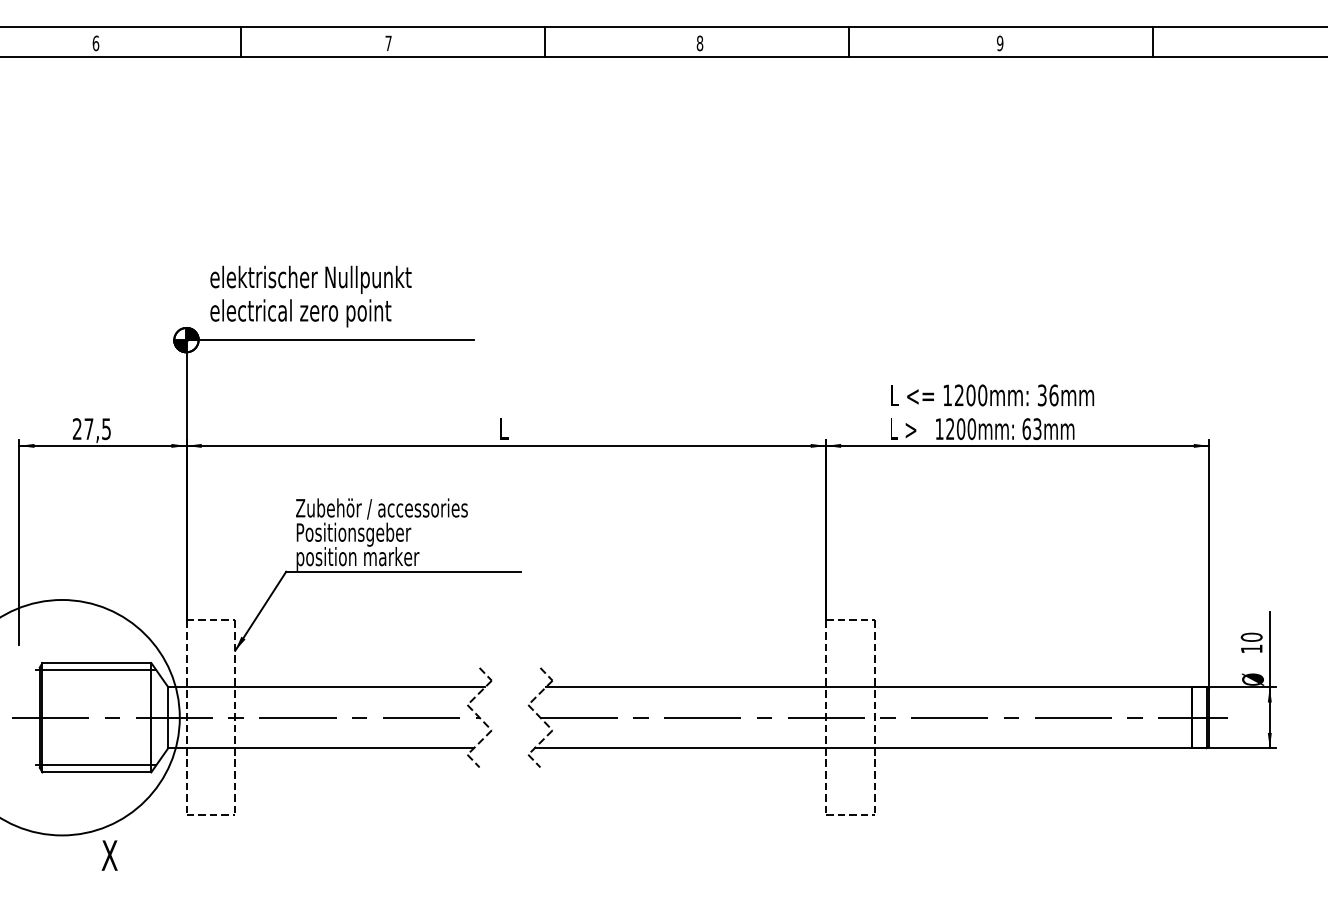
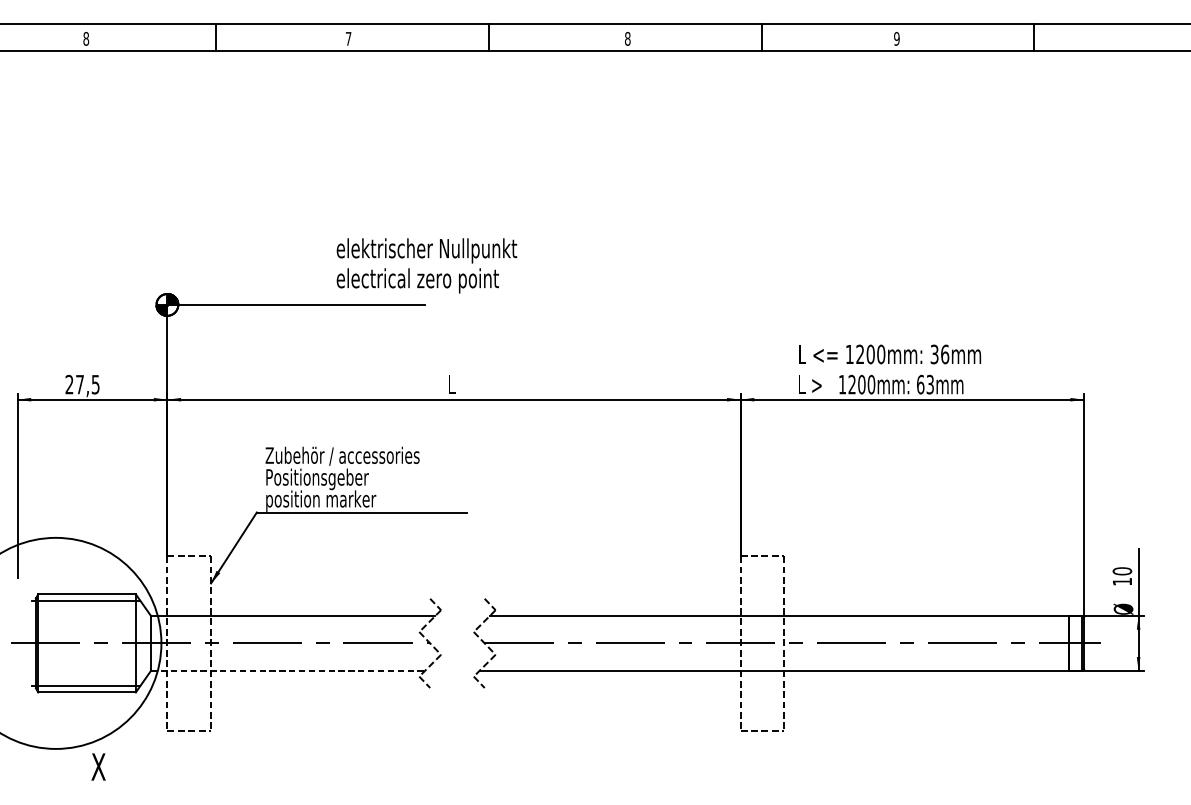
text: (95, 42) -> (85, 38), 6 -> 8
text: (310, 296) -> (426, 265), moved
line: (321, 748) -> (288, 671), solid -> dashed

